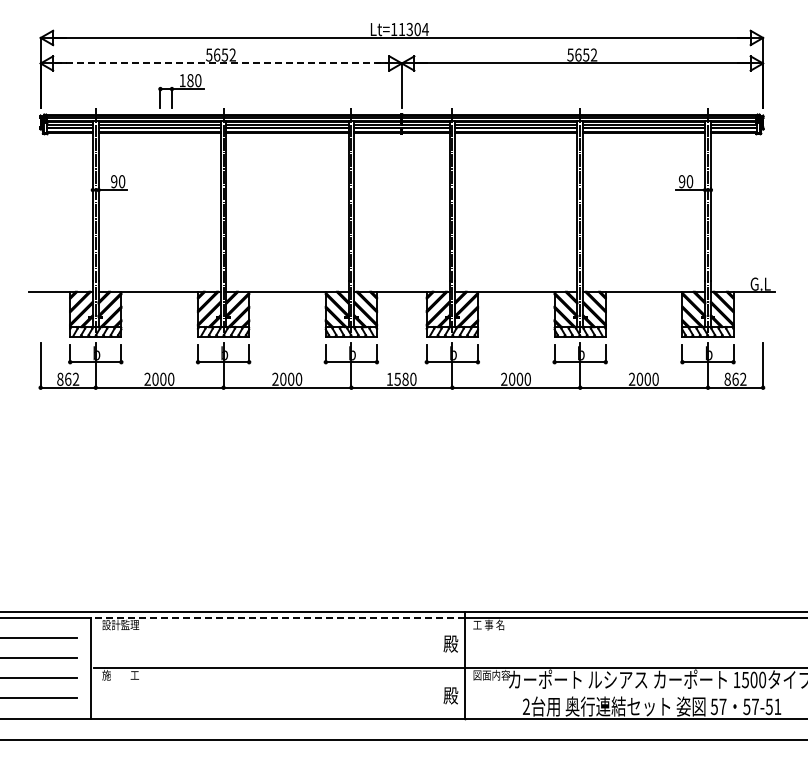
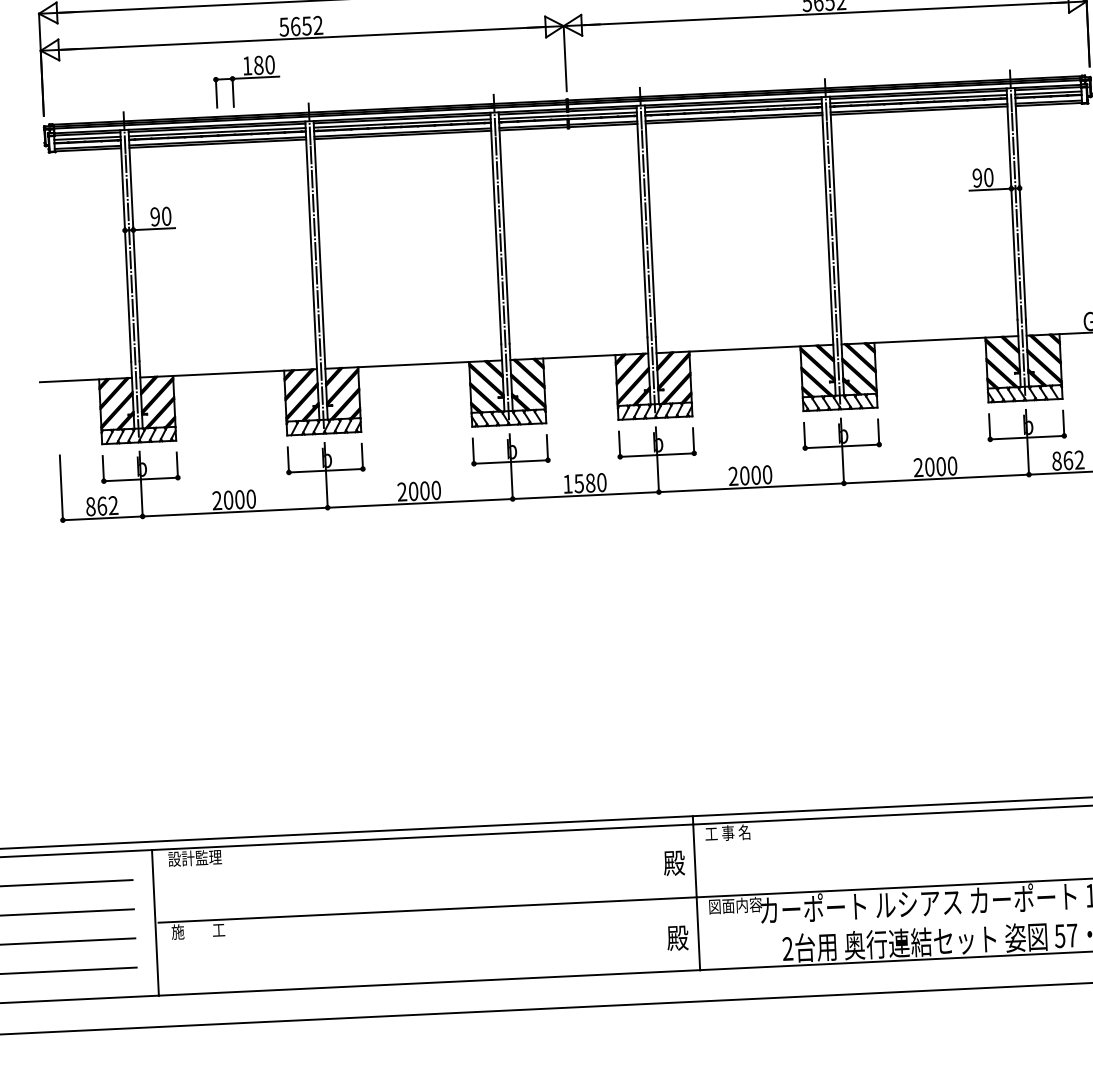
line: (221, 63) -> (302, 38), dashed -> solid
line: (278, 617) -> (422, 836), dashed -> solid

